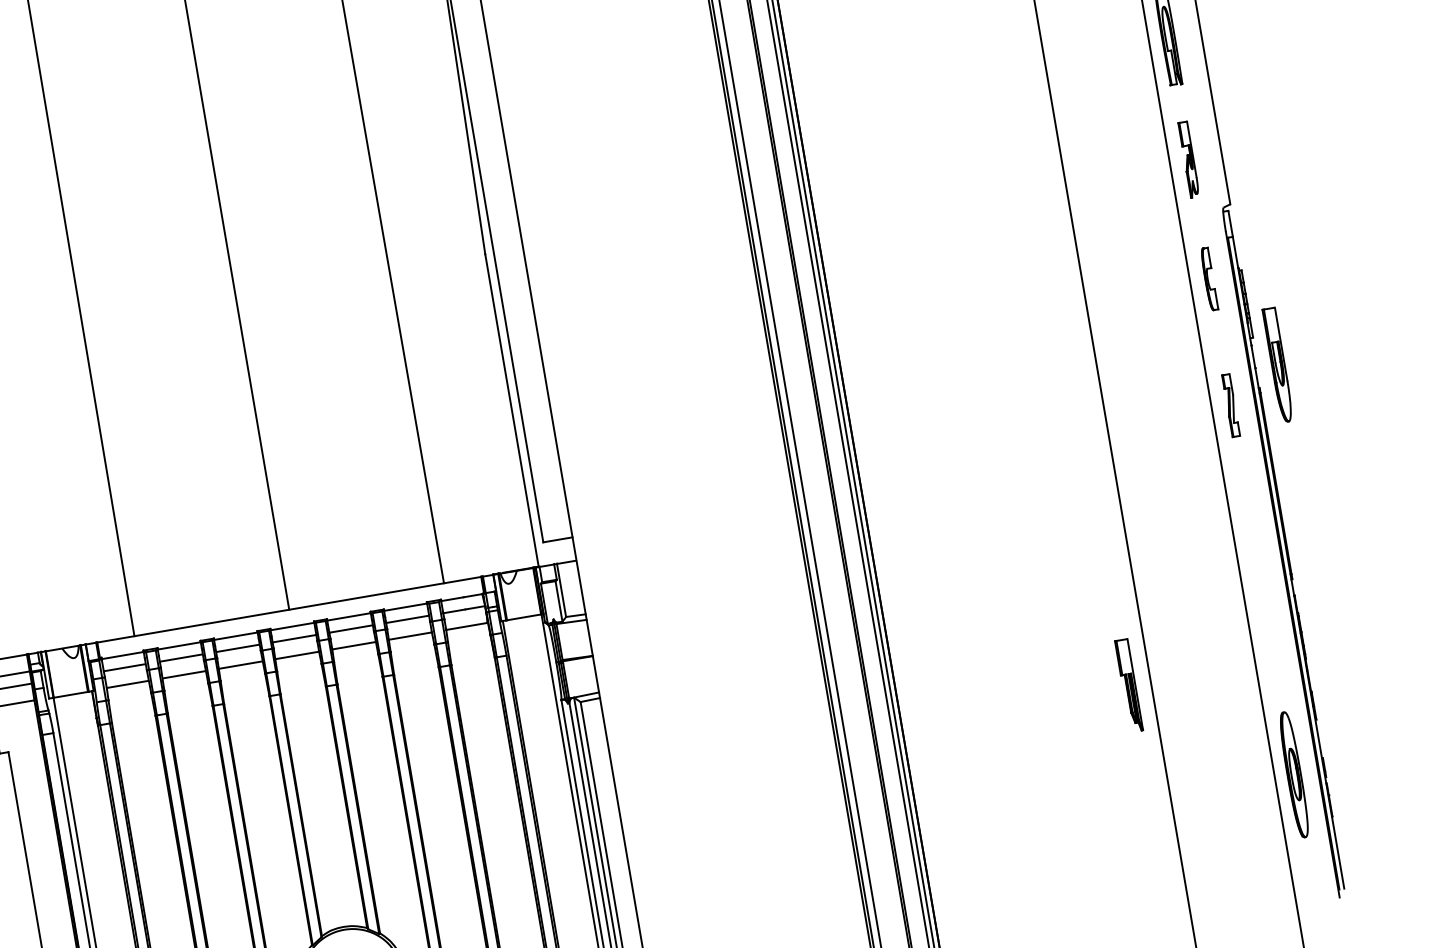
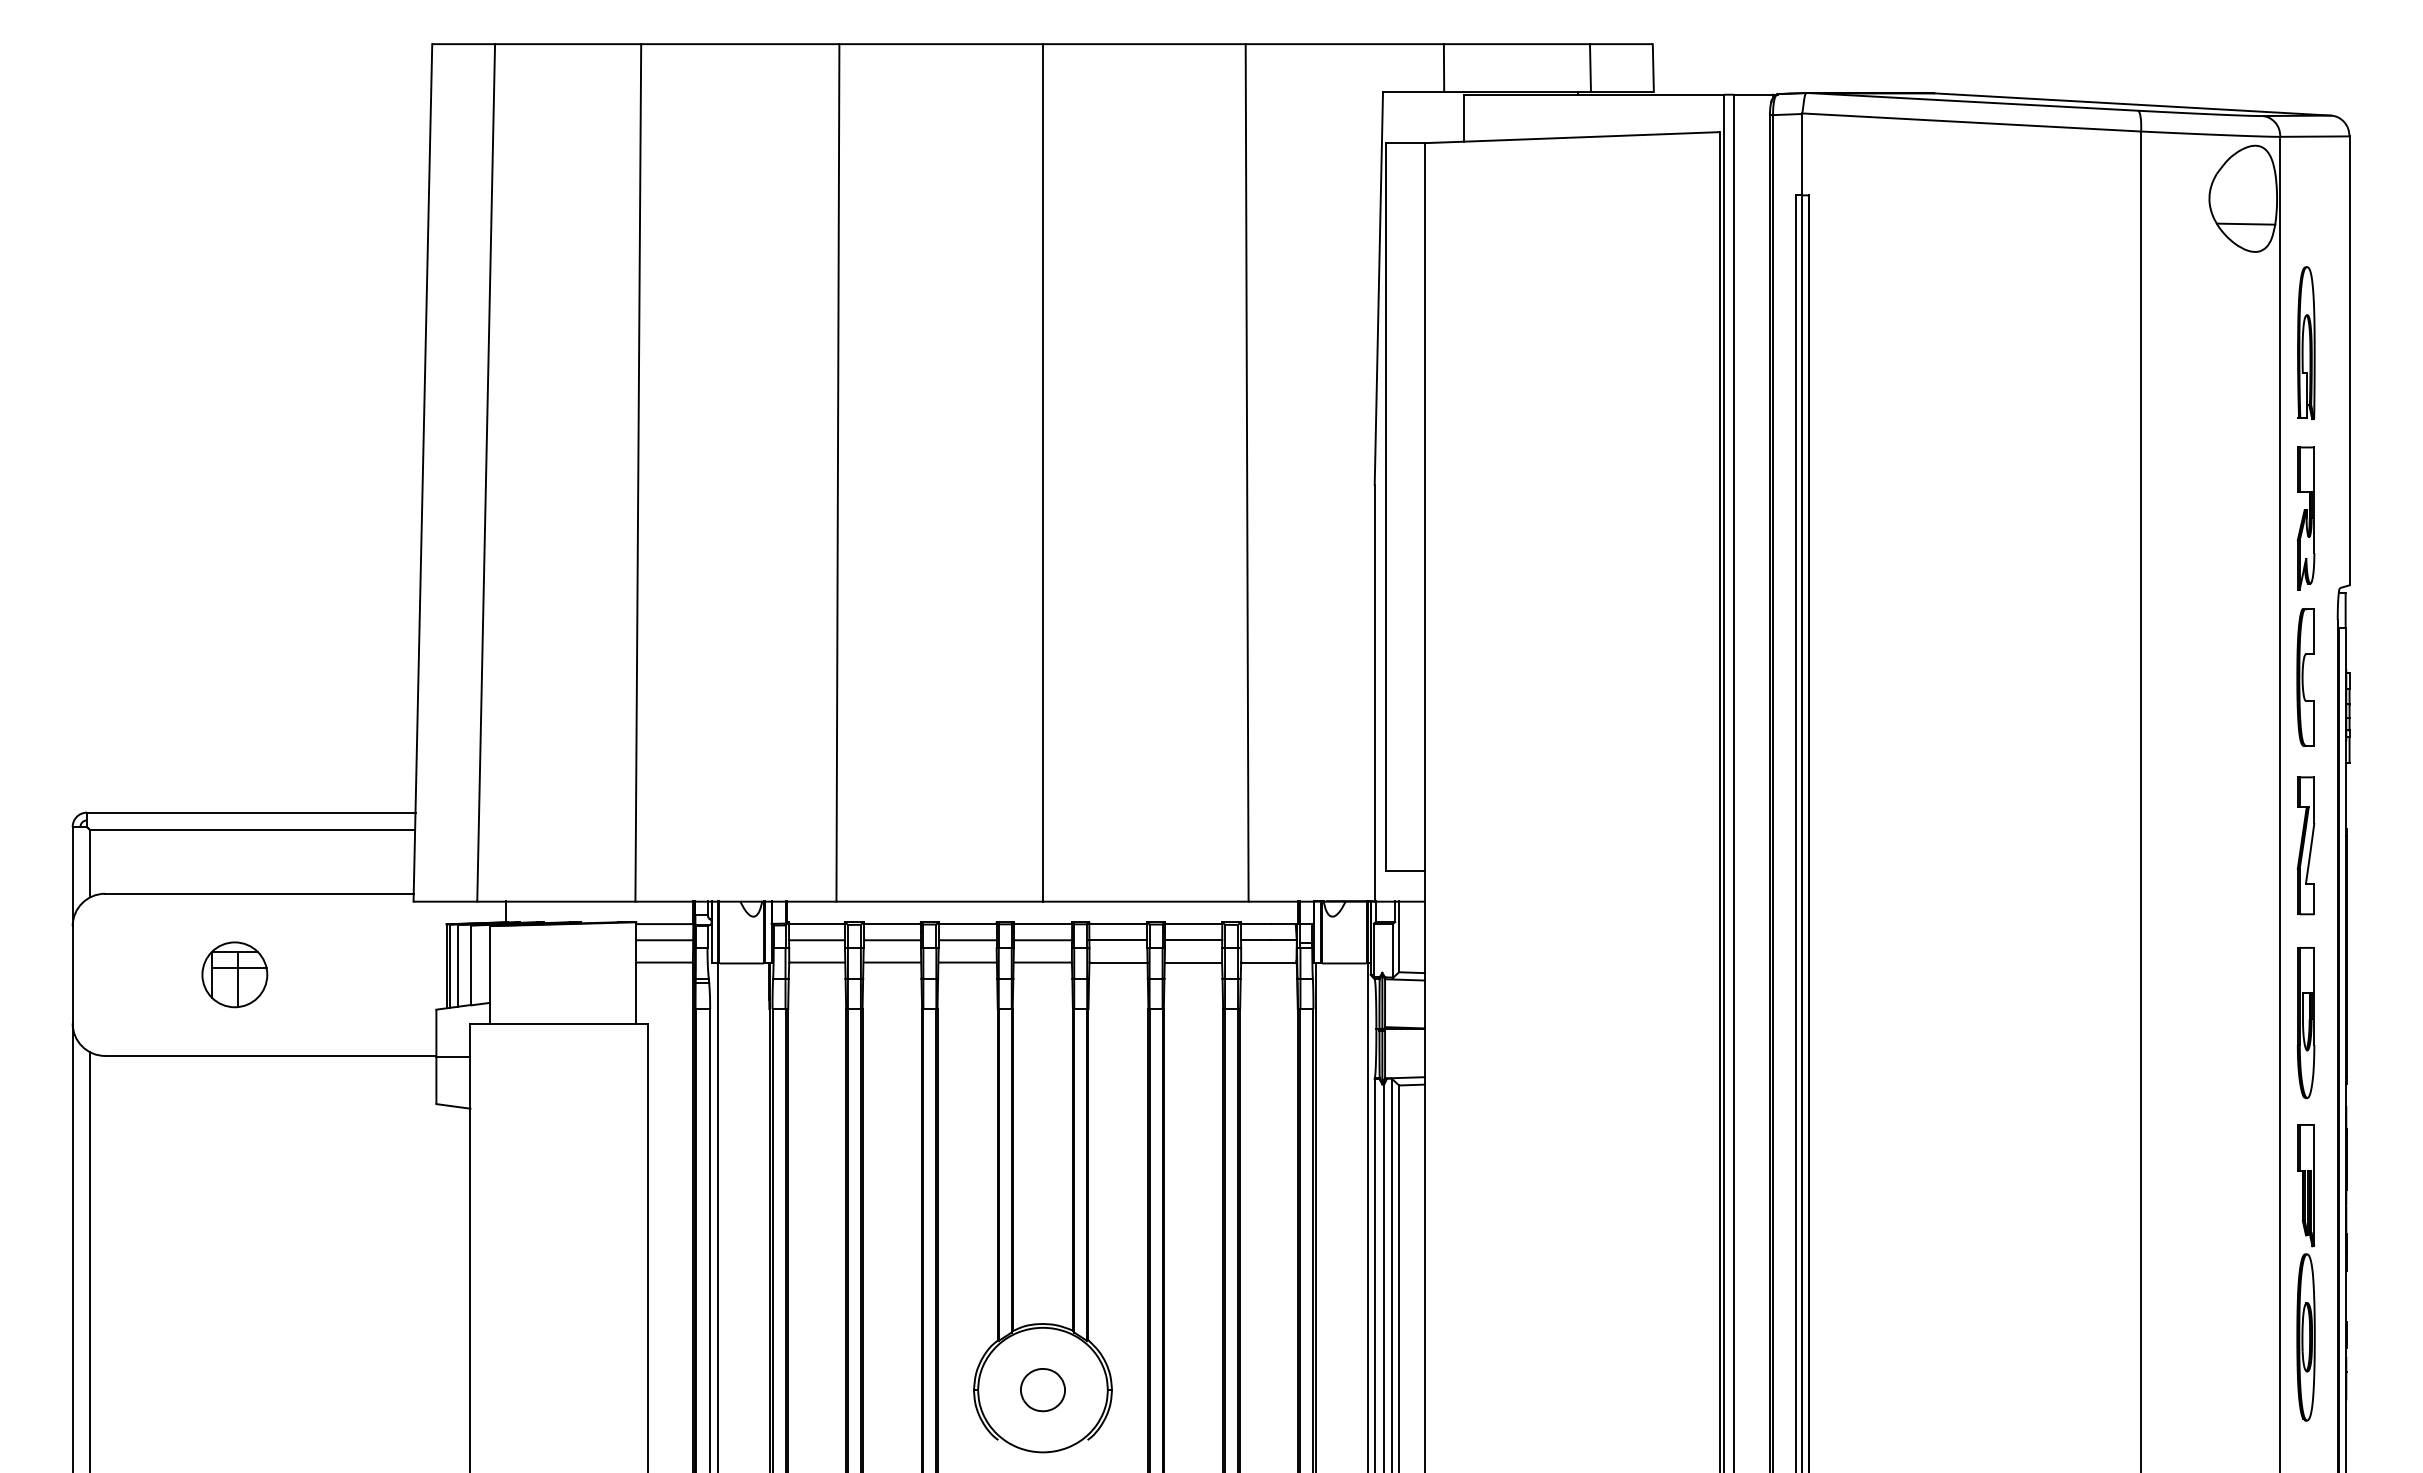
part: (1188, 159) -> (2305, 518), size x1.43
part: (1209, 279) -> (2305, 677), size x1.67
part: (1277, 364) -> (2305, 1022), moved
part: (1230, 405) -> (2305, 845), size x1.67
part: (1129, 685) -> (2306, 1185), moved

